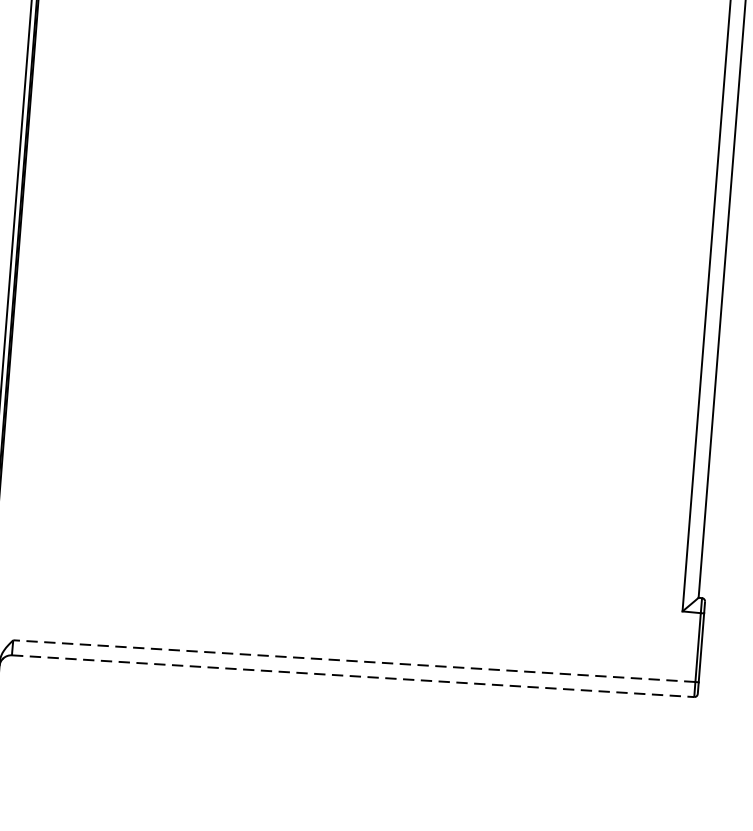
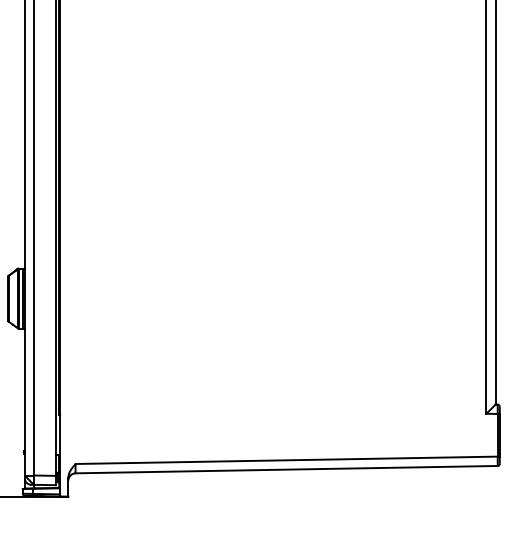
line: (354, 661) -> (286, 460), dashed -> solid
line: (354, 676) -> (287, 469), dashed -> solid

